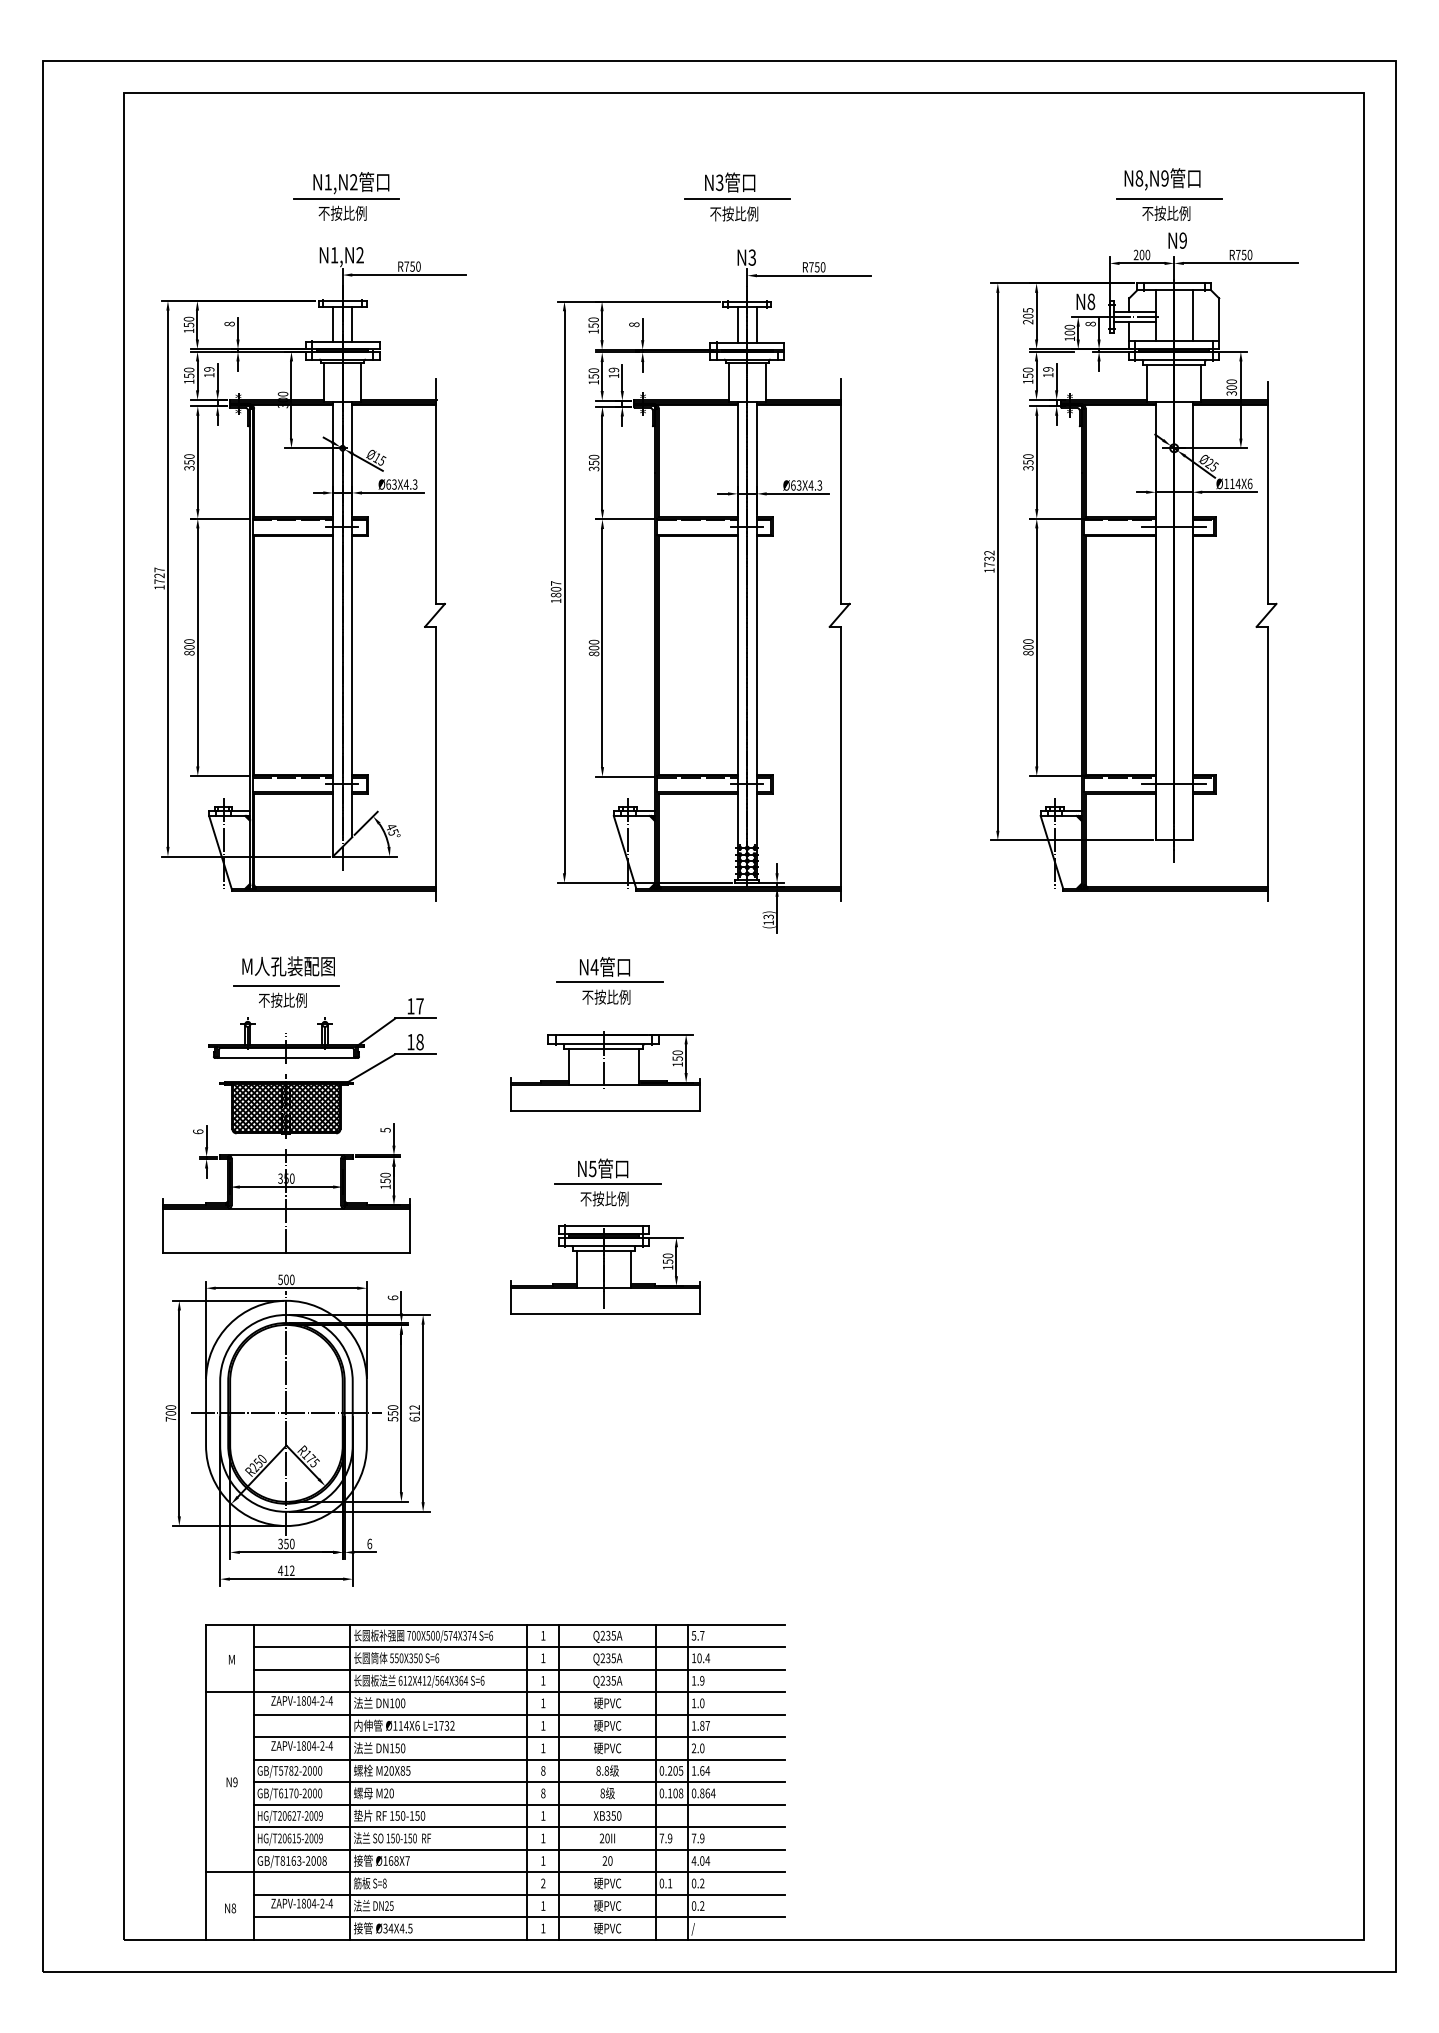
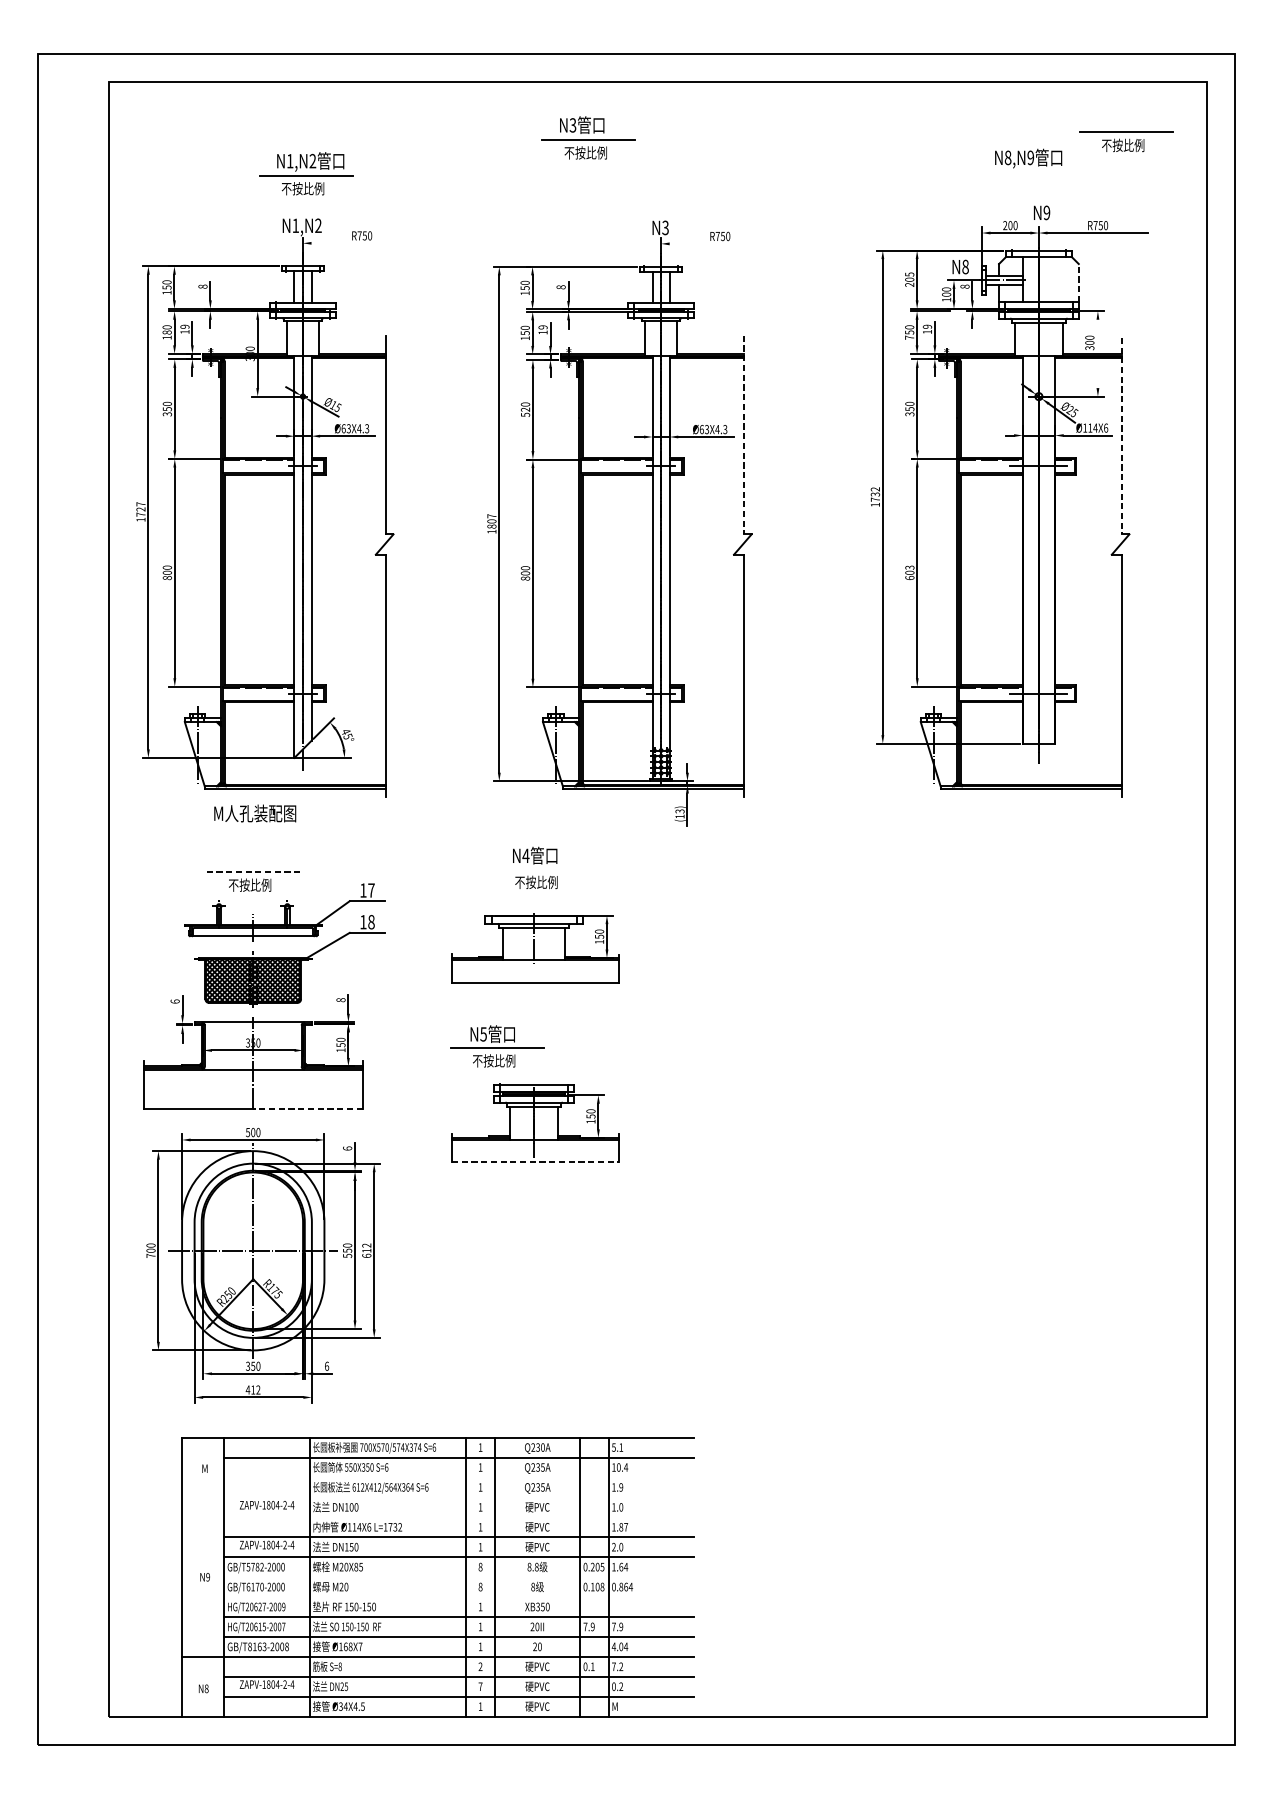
part: (737, 196) -> (588, 137), moved
part: (1169, 209) -> (1125, 141), moved
line: (409, 275) -> (362, 243), removed
line: (813, 275) -> (719, 243), removed
line: (1192, 315) -> (1055, 279), removed
line: (1219, 319) -> (1079, 282), solid -> dashed
text: (188, 375) -> (166, 332), 150 -> 180
text: (1028, 381) -> (909, 337), 150 -> 750
line: (1240, 399) -> (1097, 353), removed
text: (593, 465) -> (524, 411), 350 -> 520
line: (841, 492) -> (744, 435), solid -> dashed
line: (1267, 493) -> (1121, 436), solid -> dashed
text: (1028, 647) -> (909, 572), 800 -> 603
text: (288, 966) -> (255, 813), moved
line: (609, 982) -> (539, 869), removed
line: (286, 985) -> (253, 872), solid -> dashed
text: (385, 1129) -> (340, 999), 5 -> 8
part: (607, 1182) -> (496, 1046), moved
line: (348, 1253) -> (308, 1109), solid -> dashed
line: (605, 1313) -> (535, 1162), solid -> dashed
text: (432, 1635) -> (382, 1447), 700X500/574X374 -> 700X570/574X374
text: (613, 1635) -> (542, 1447), Q235A -> Q230A
text: (702, 1635) -> (621, 1447), 5.7 -> 5.1
line: (518, 1669) -> (458, 1477), removed
line: (494, 1692) -> (437, 1497), removed
line: (518, 1714) -> (458, 1517), removed
line: (518, 1782) -> (458, 1577), removed
line: (518, 1804) -> (458, 1596), removed
text: (320, 1838) -> (283, 1626), HG/T20615-2009 -> HG/T20615-2007
text: (693, 1883) -> (613, 1666), 0.2 -> 7.2
text: (543, 1905) -> (480, 1686), 1 -> 7
text: (694, 1929) -> (614, 1707), / -> M

